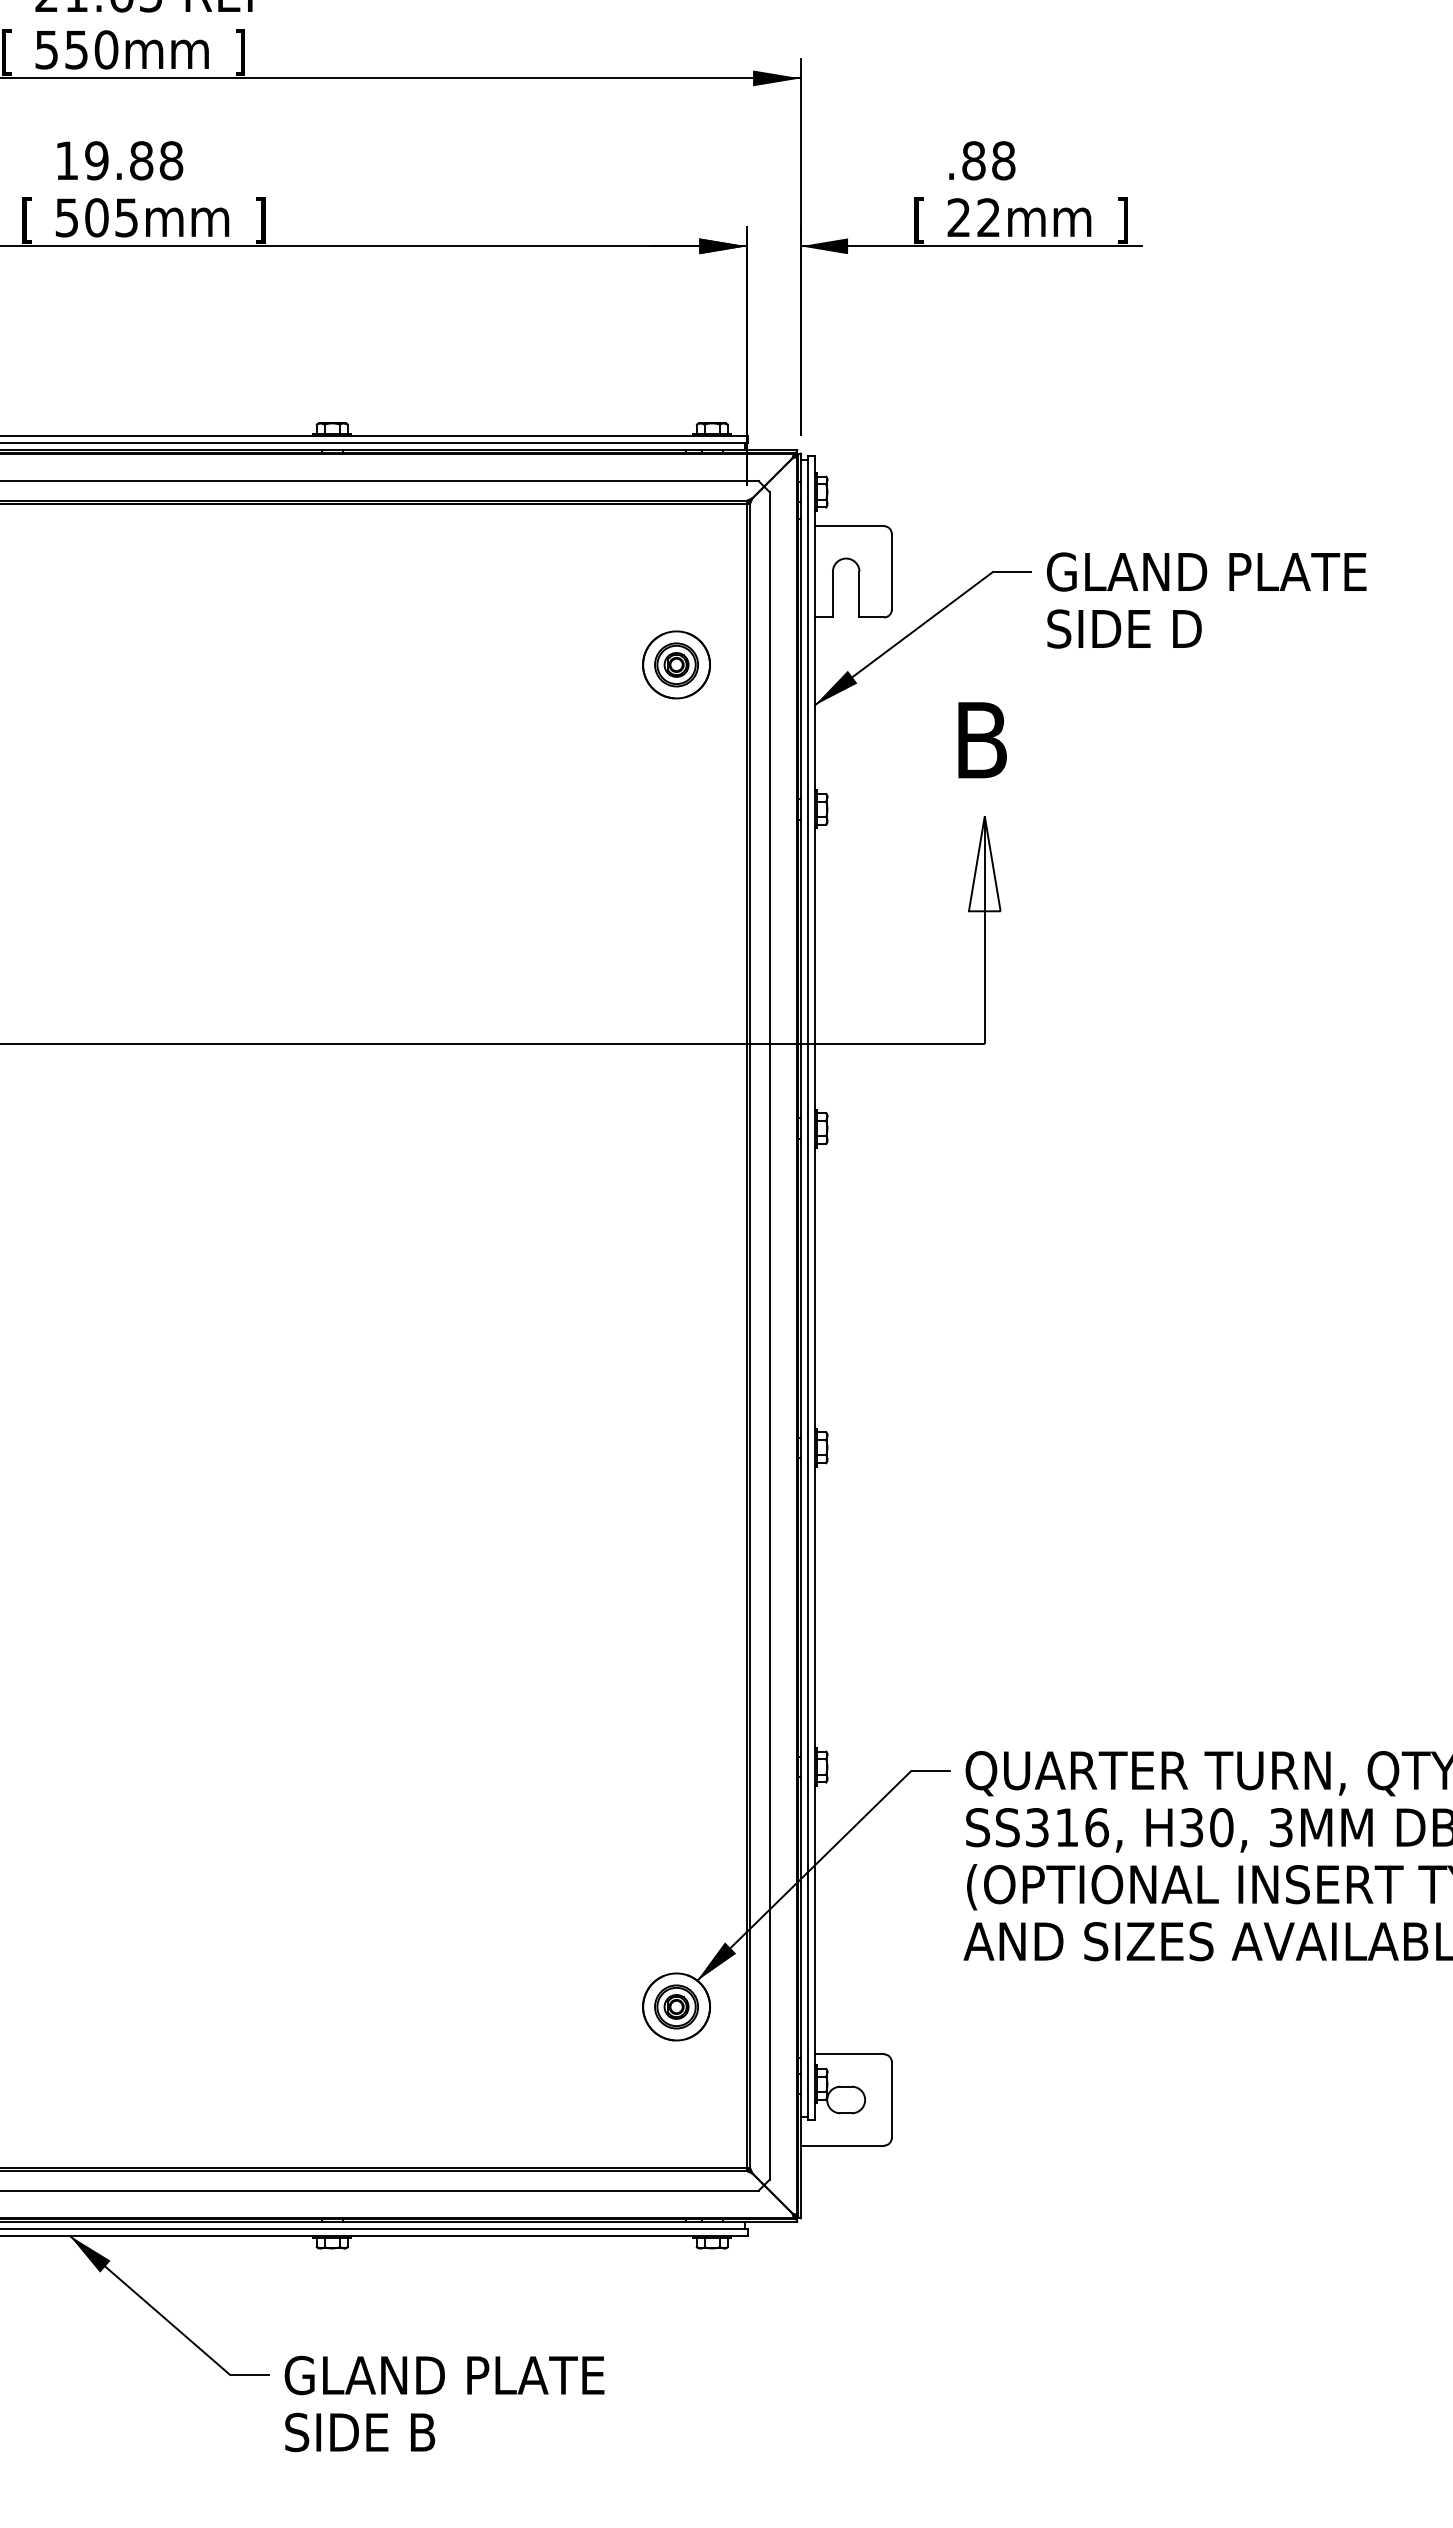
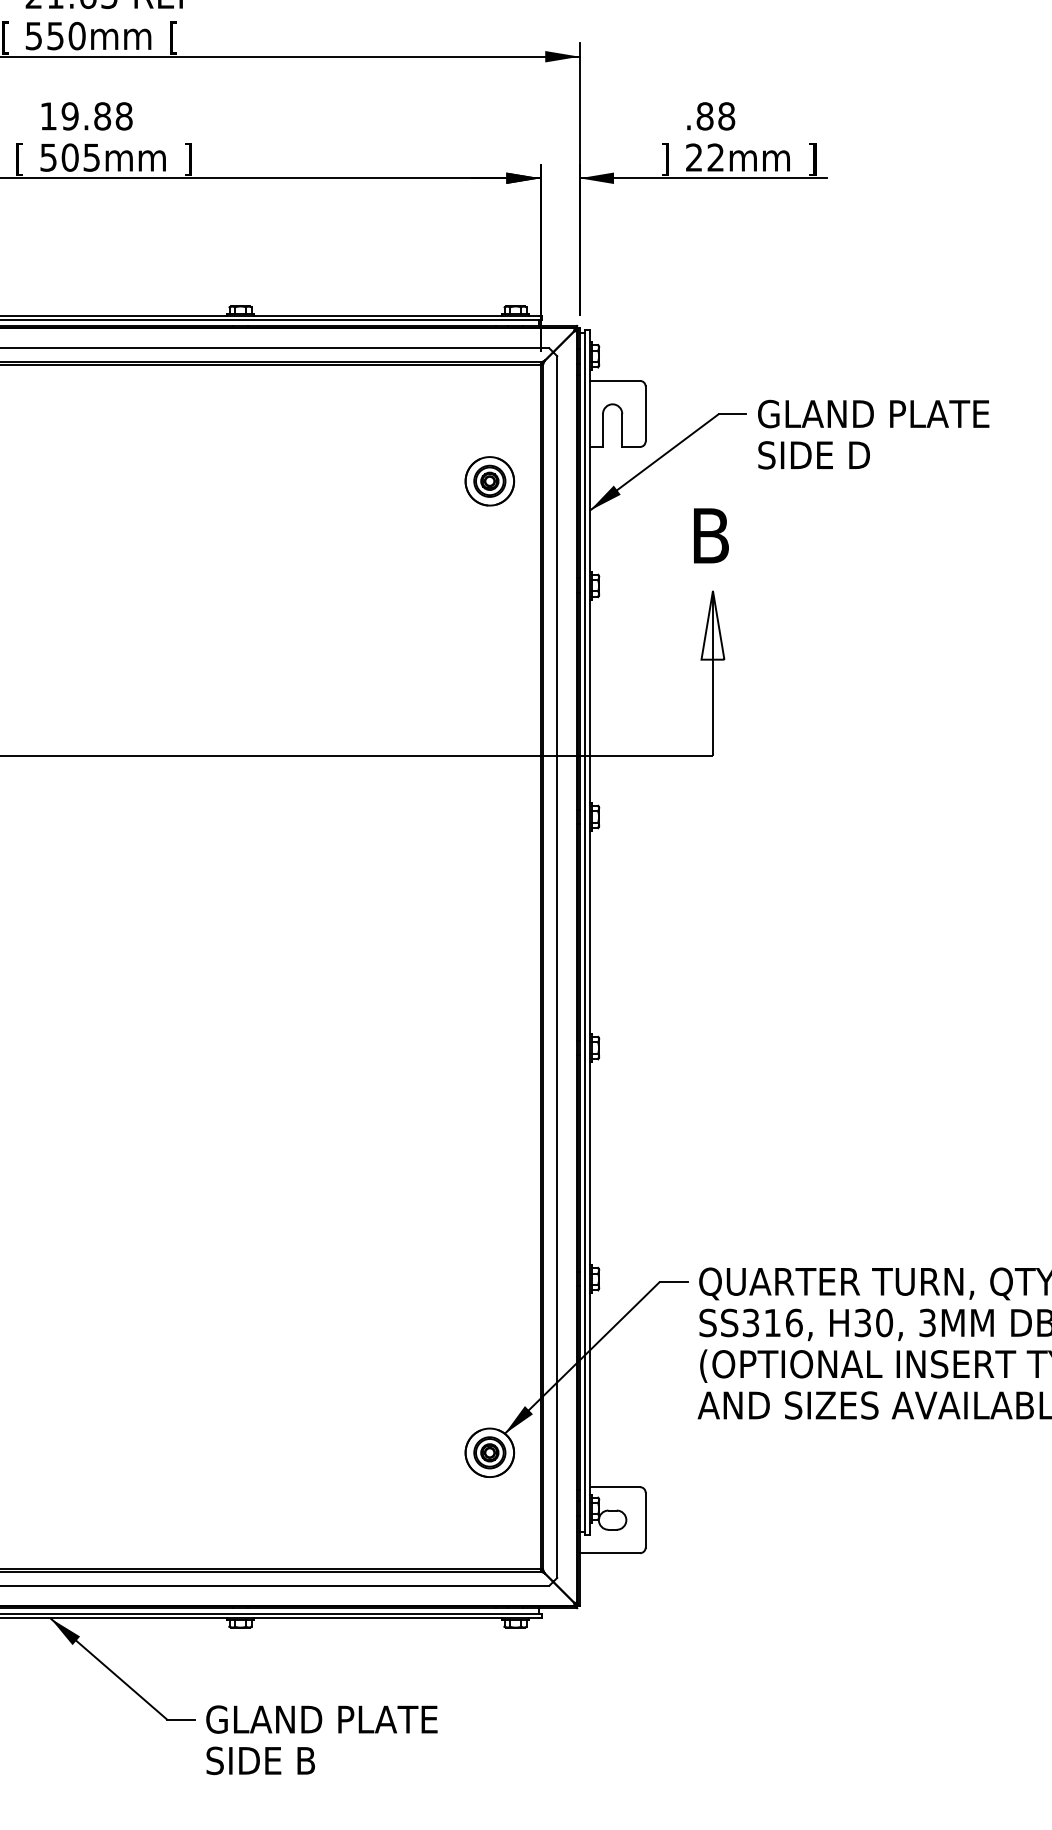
text: (239, 52) -> (173, 37), ] -> [
text: (919, 220) -> (665, 159), [ -> ]

